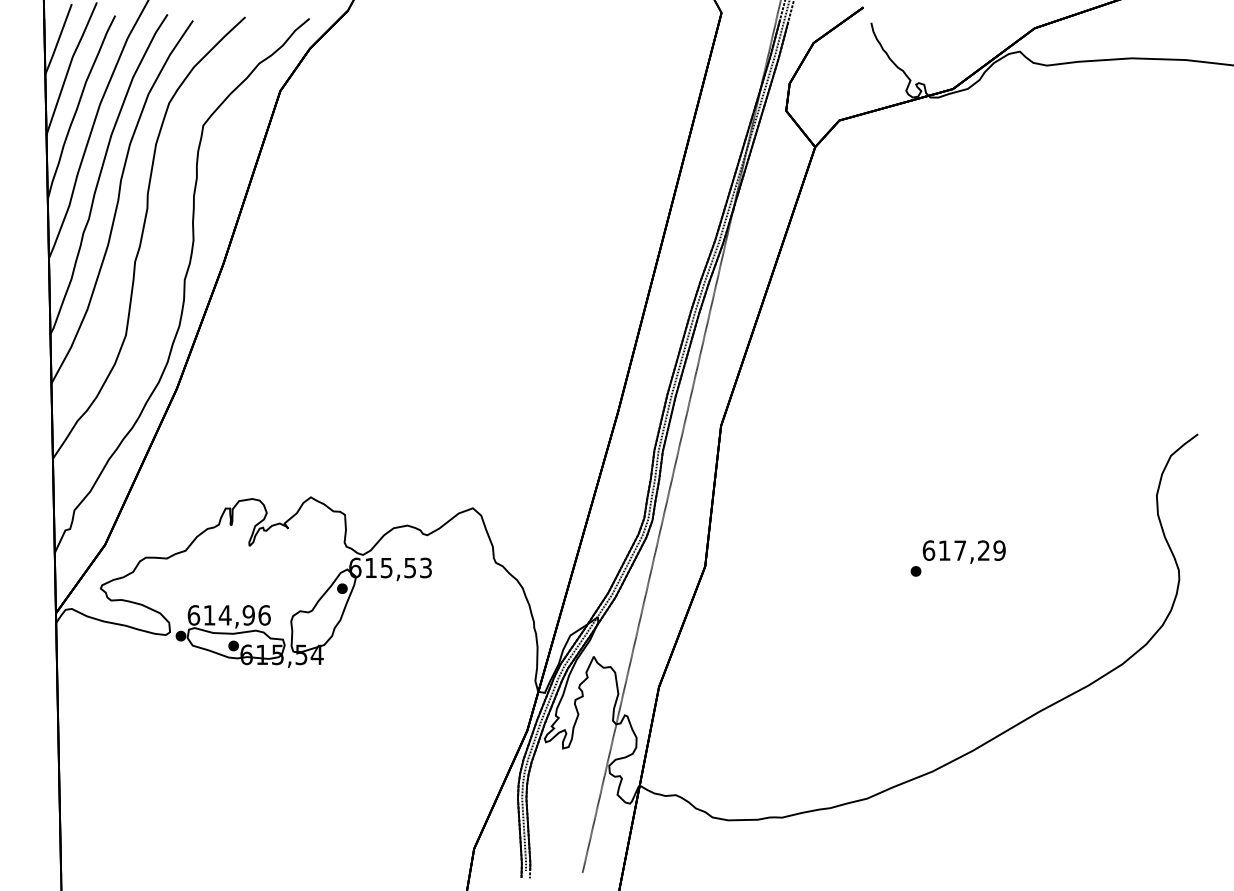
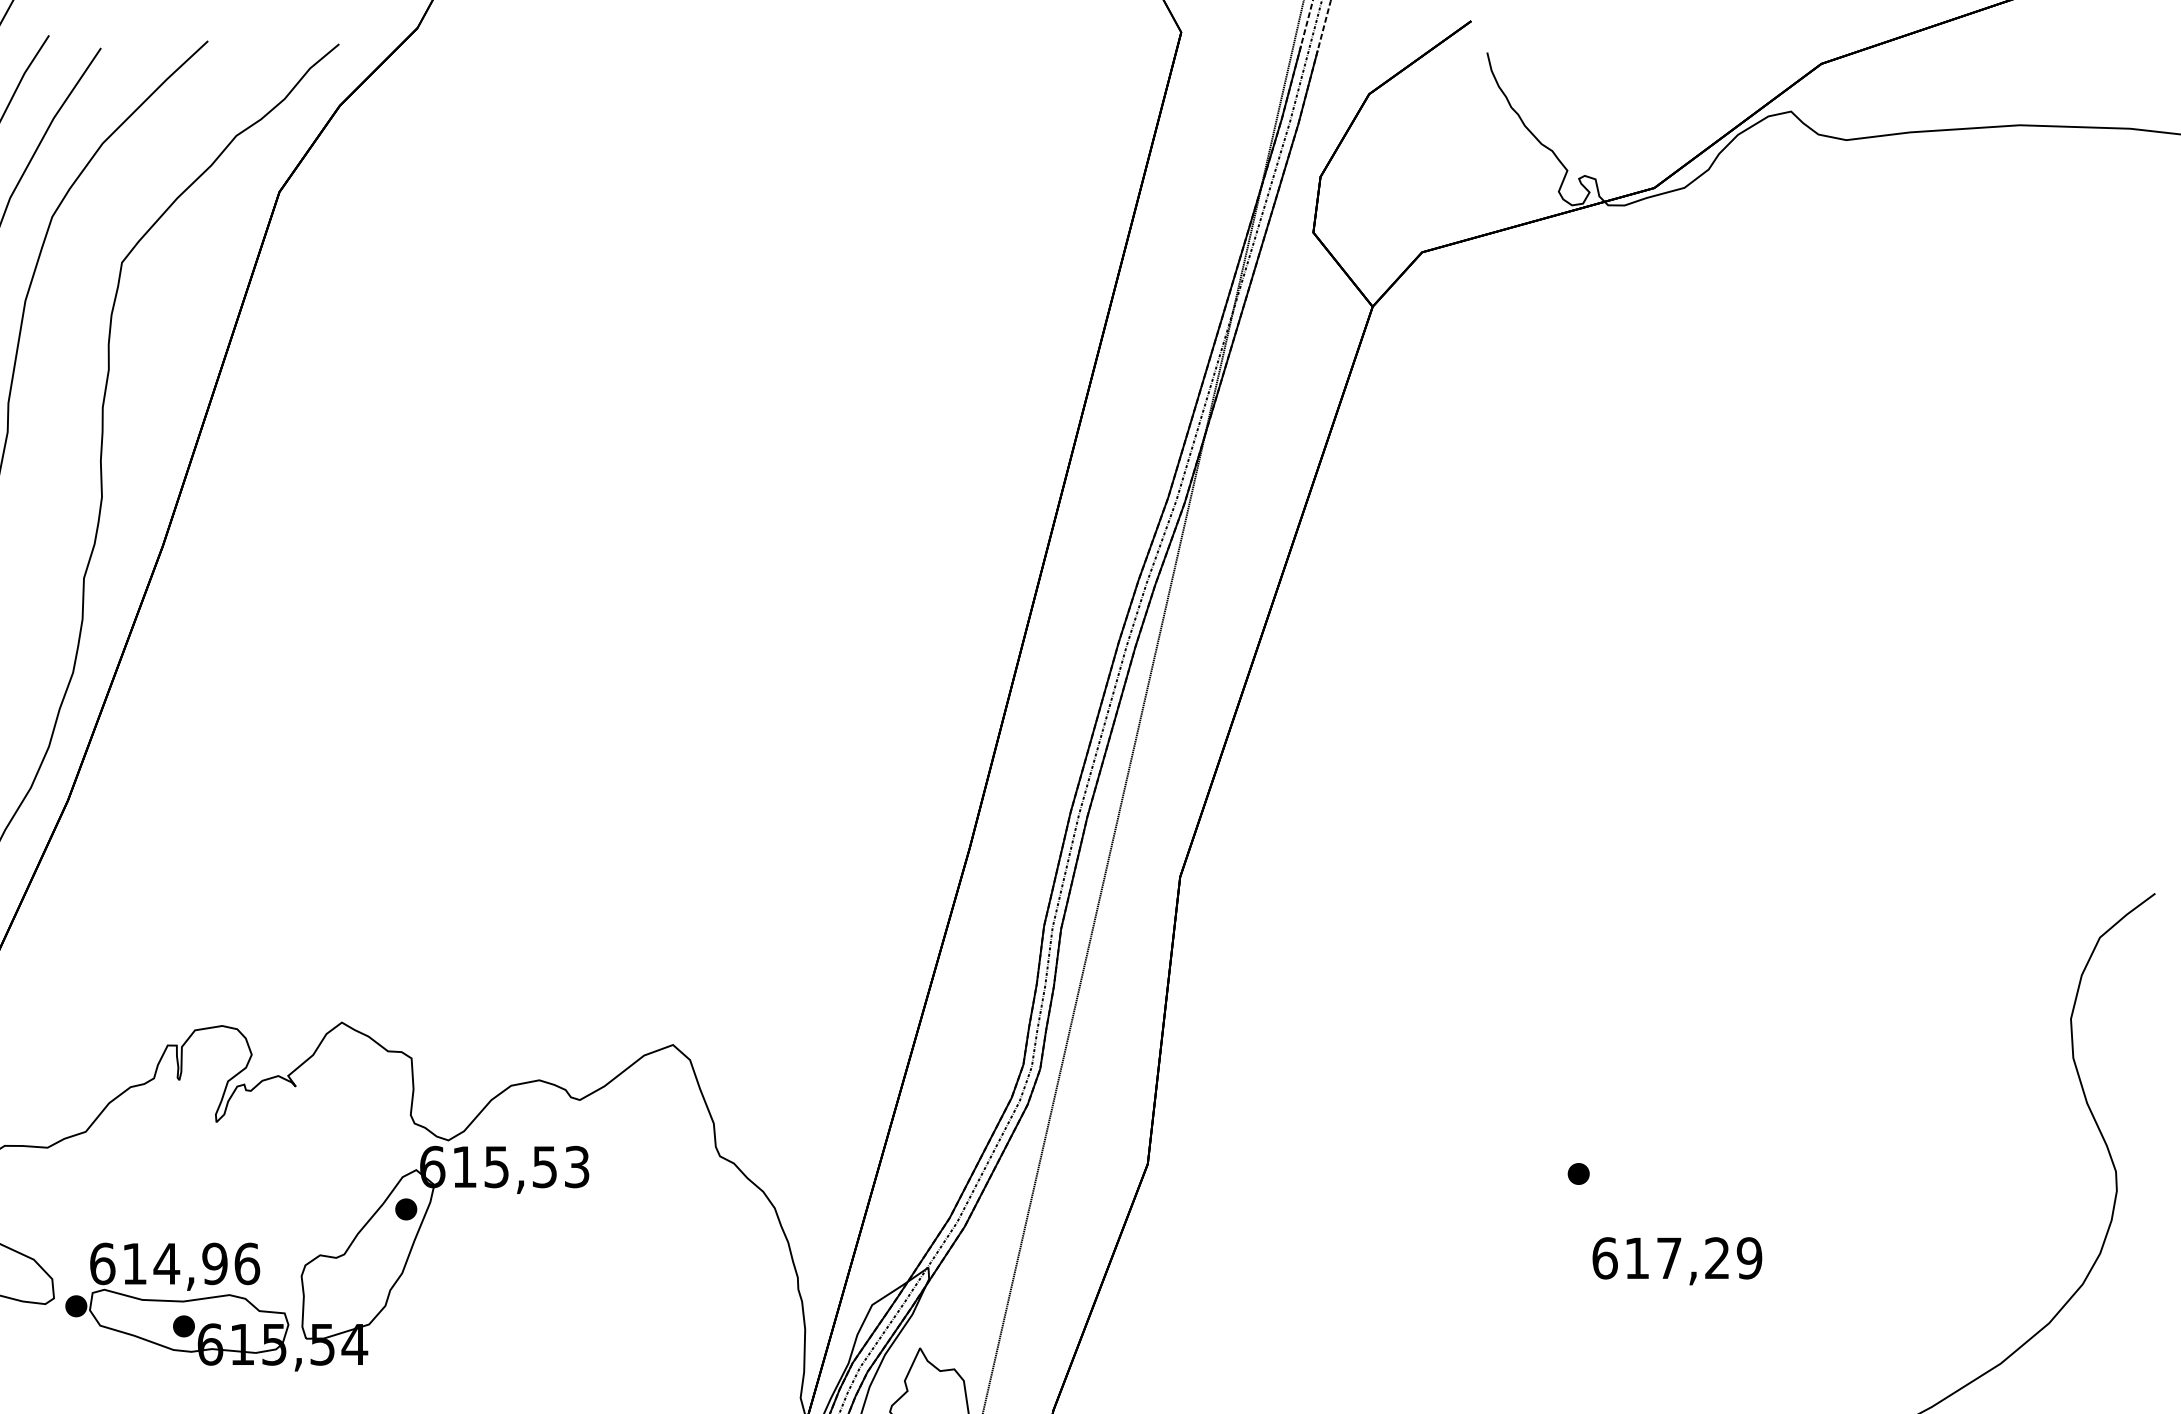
text: (963, 551) -> (1675, 1260), moved

